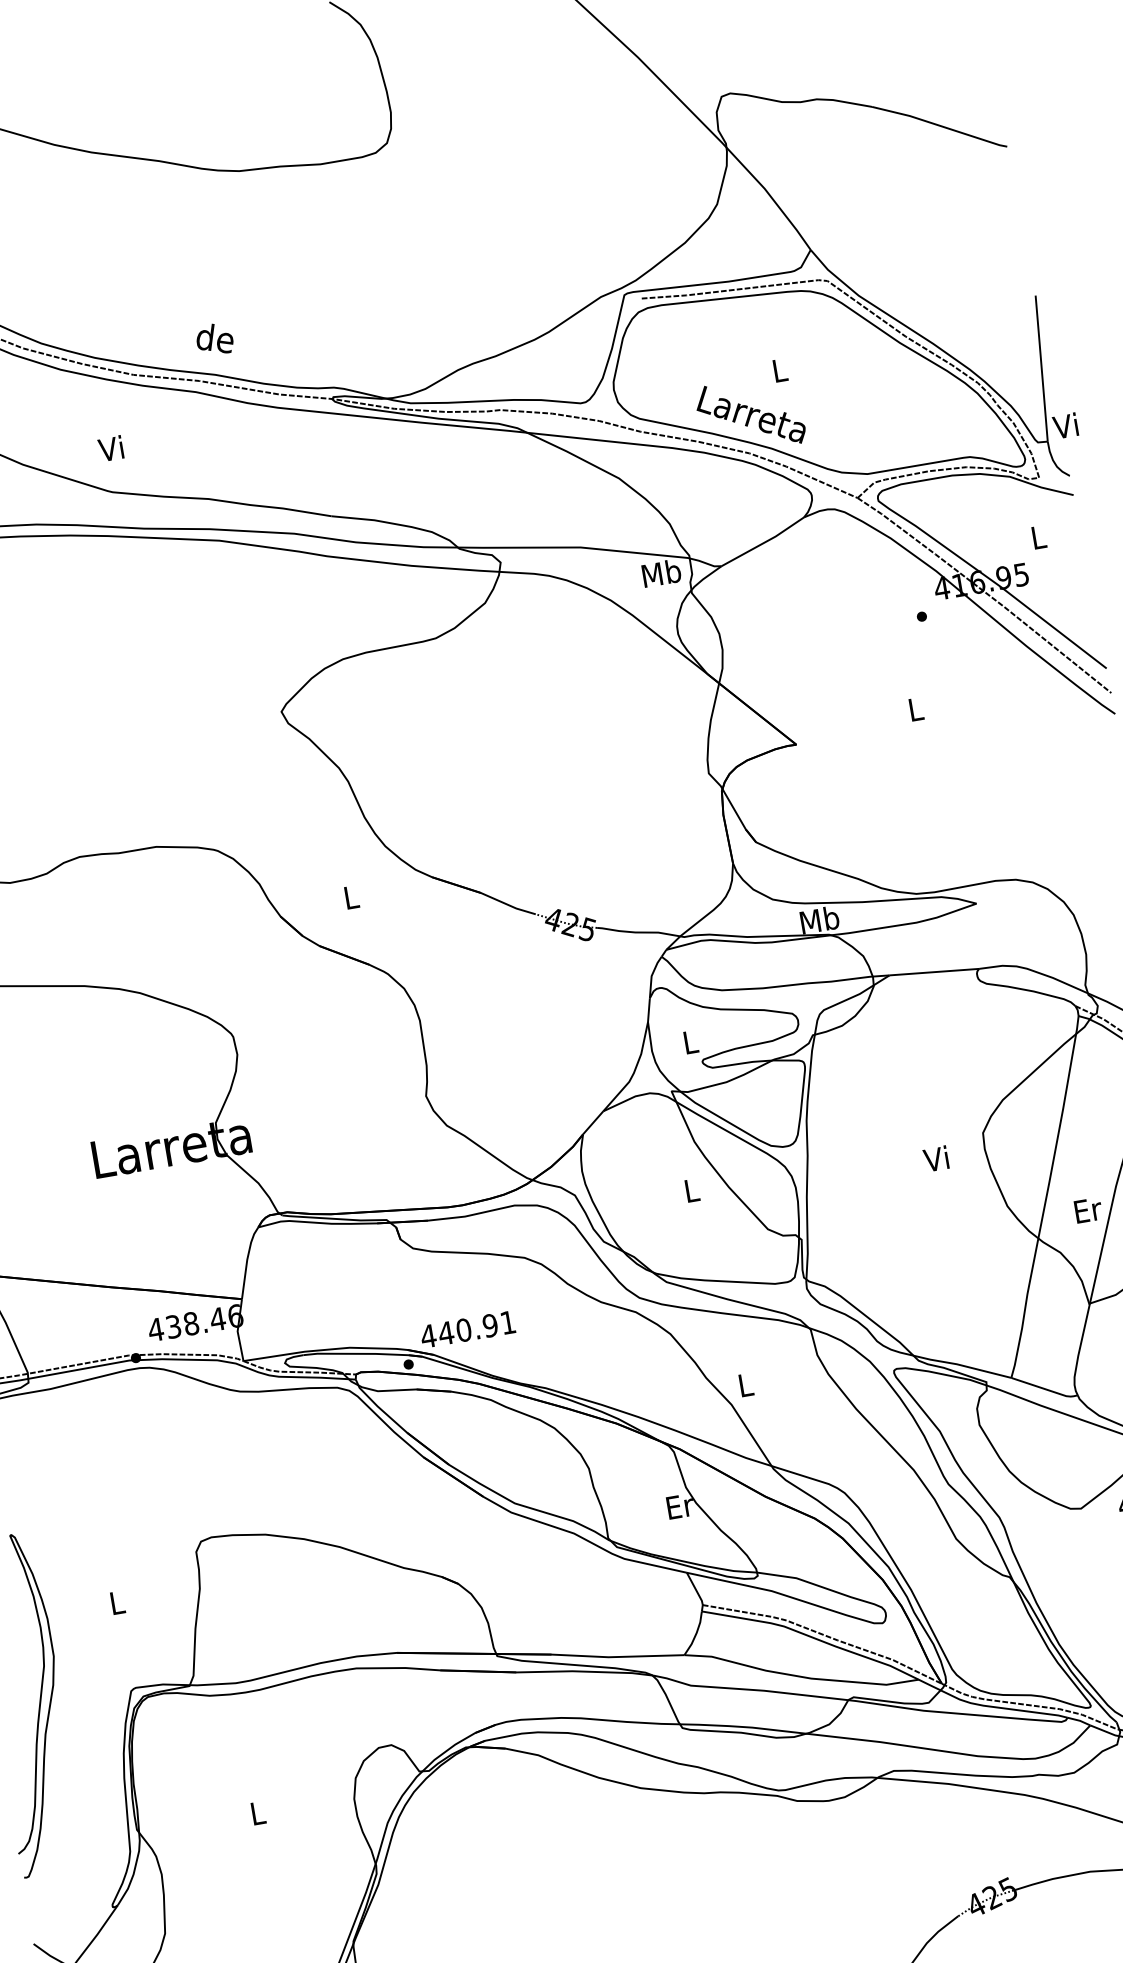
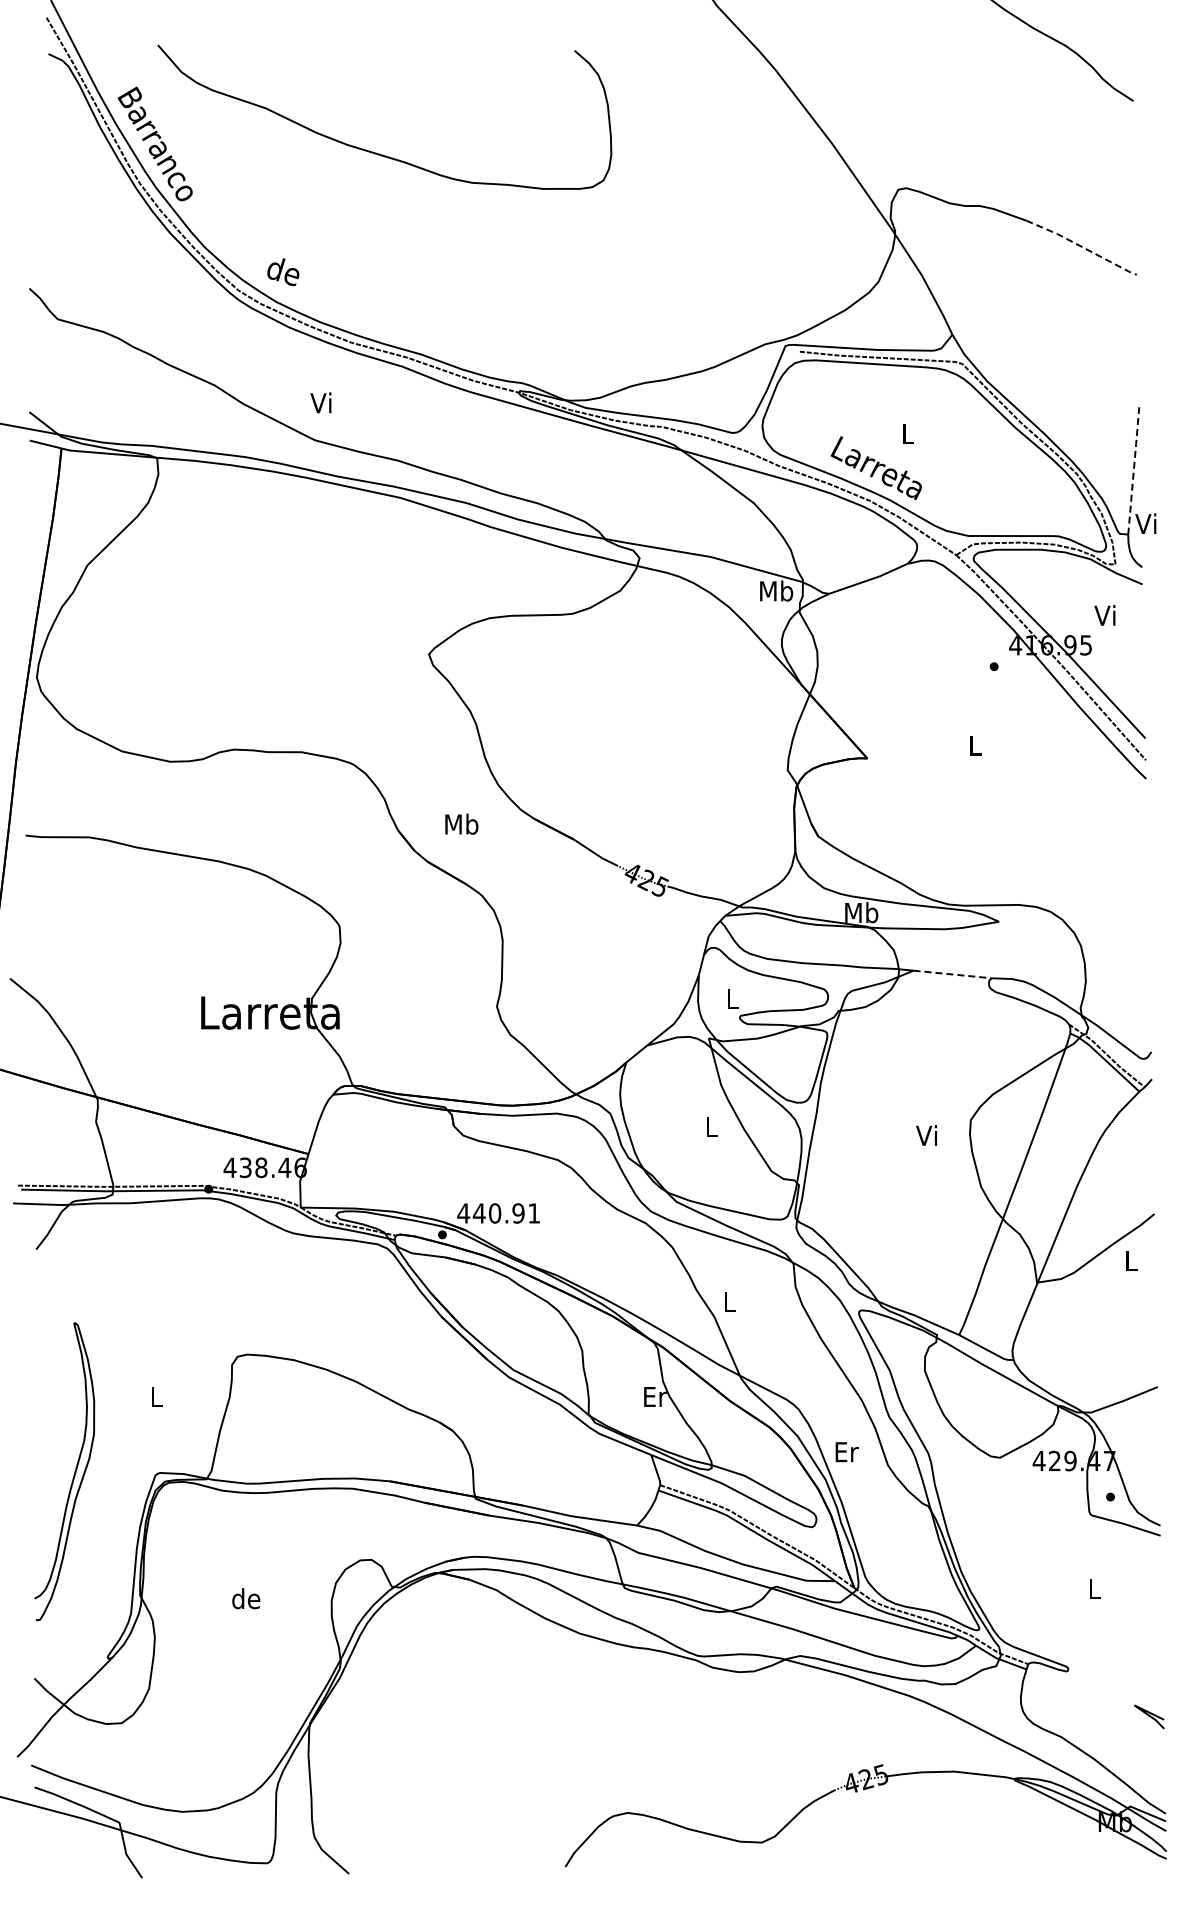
line: (940, 125) -> (1082, 246), solid -> dashed
text: (214, 338) -> (283, 271), moved
line: (1041, 367) -> (1133, 469), solid -> dashed
text: (1036, 537) -> (1104, 615), L -> Vi
text: (350, 896) -> (461, 823), L -> Mb
line: (935, 971) -> (953, 974), solid -> dashed
text: (1087, 1210) -> (846, 1452), moved
text: (257, 1812) -> (246, 1598), L -> de

